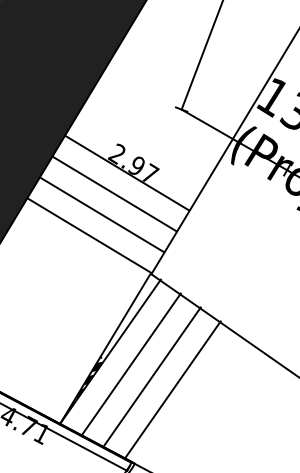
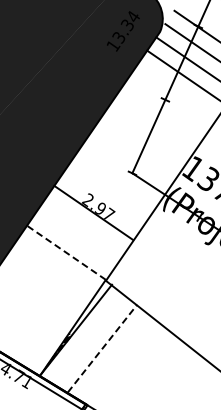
line: (114, 194) -> (84, 226), removed
line: (101, 214) -> (75, 239), removed
line: (89, 235) -> (66, 252), solid -> dashed
line: (131, 362) -> (89, 338), removed
line: (152, 376) -> (102, 348), solid -> dashed
line: (172, 389) -> (115, 357), removed

